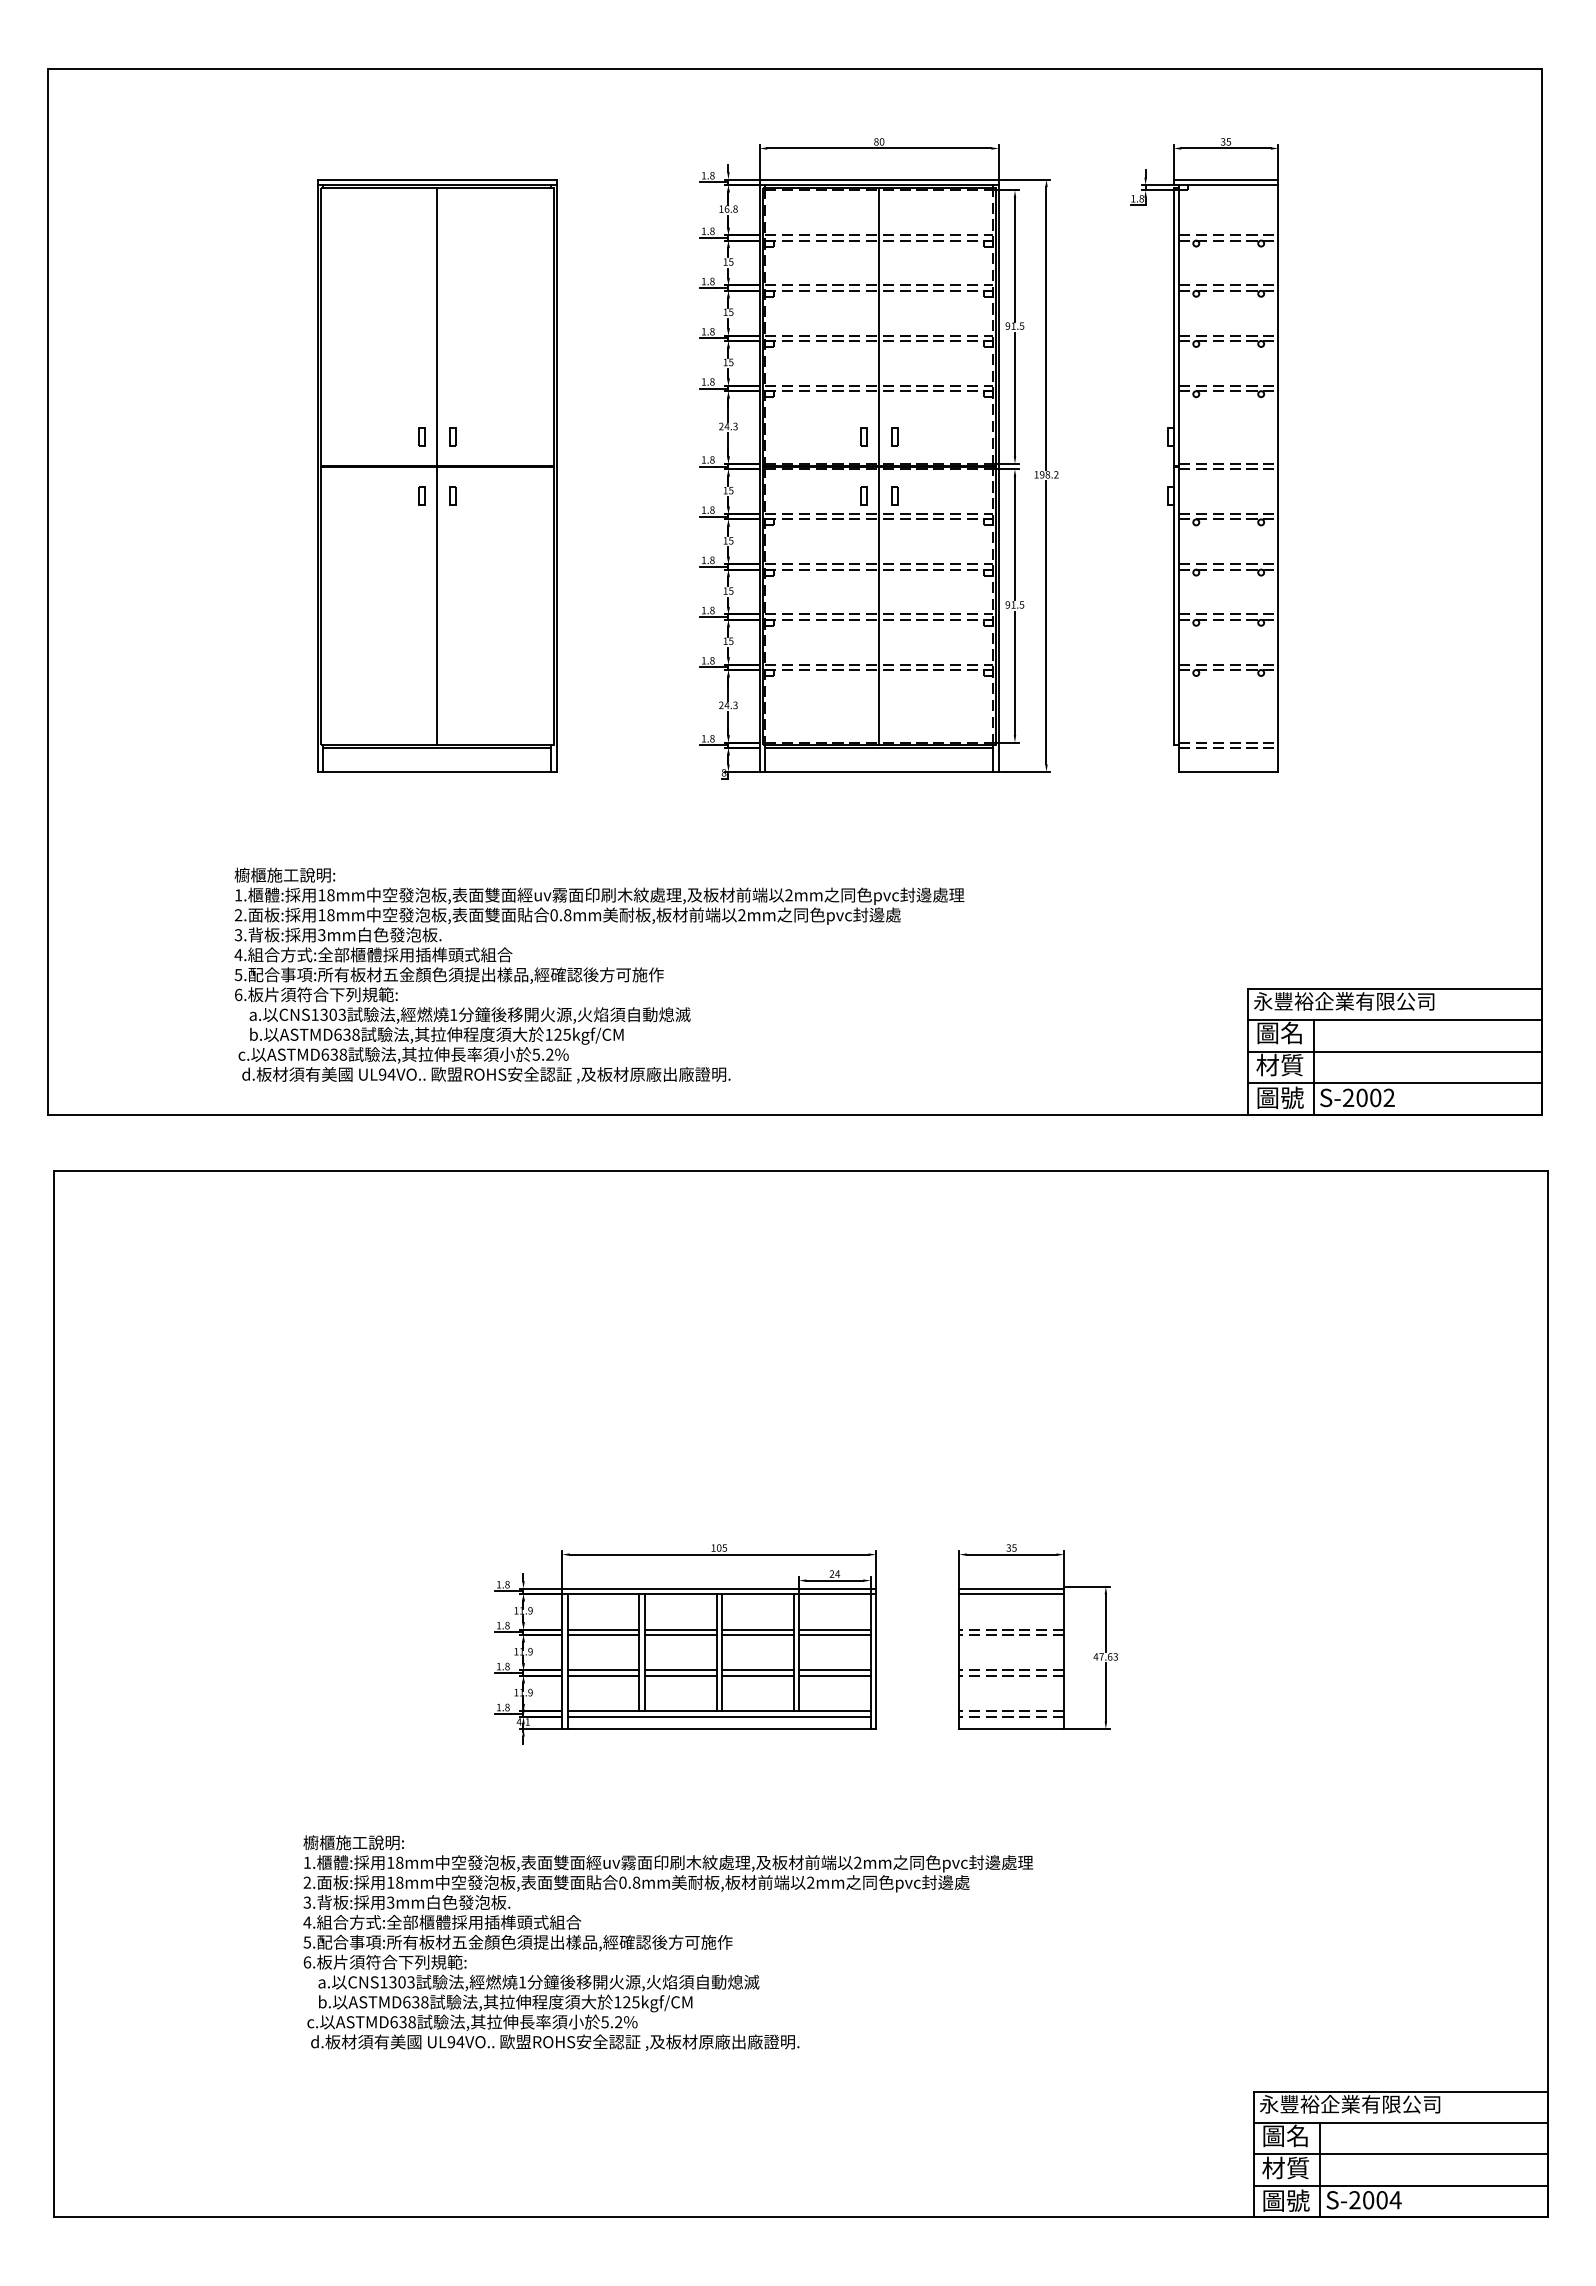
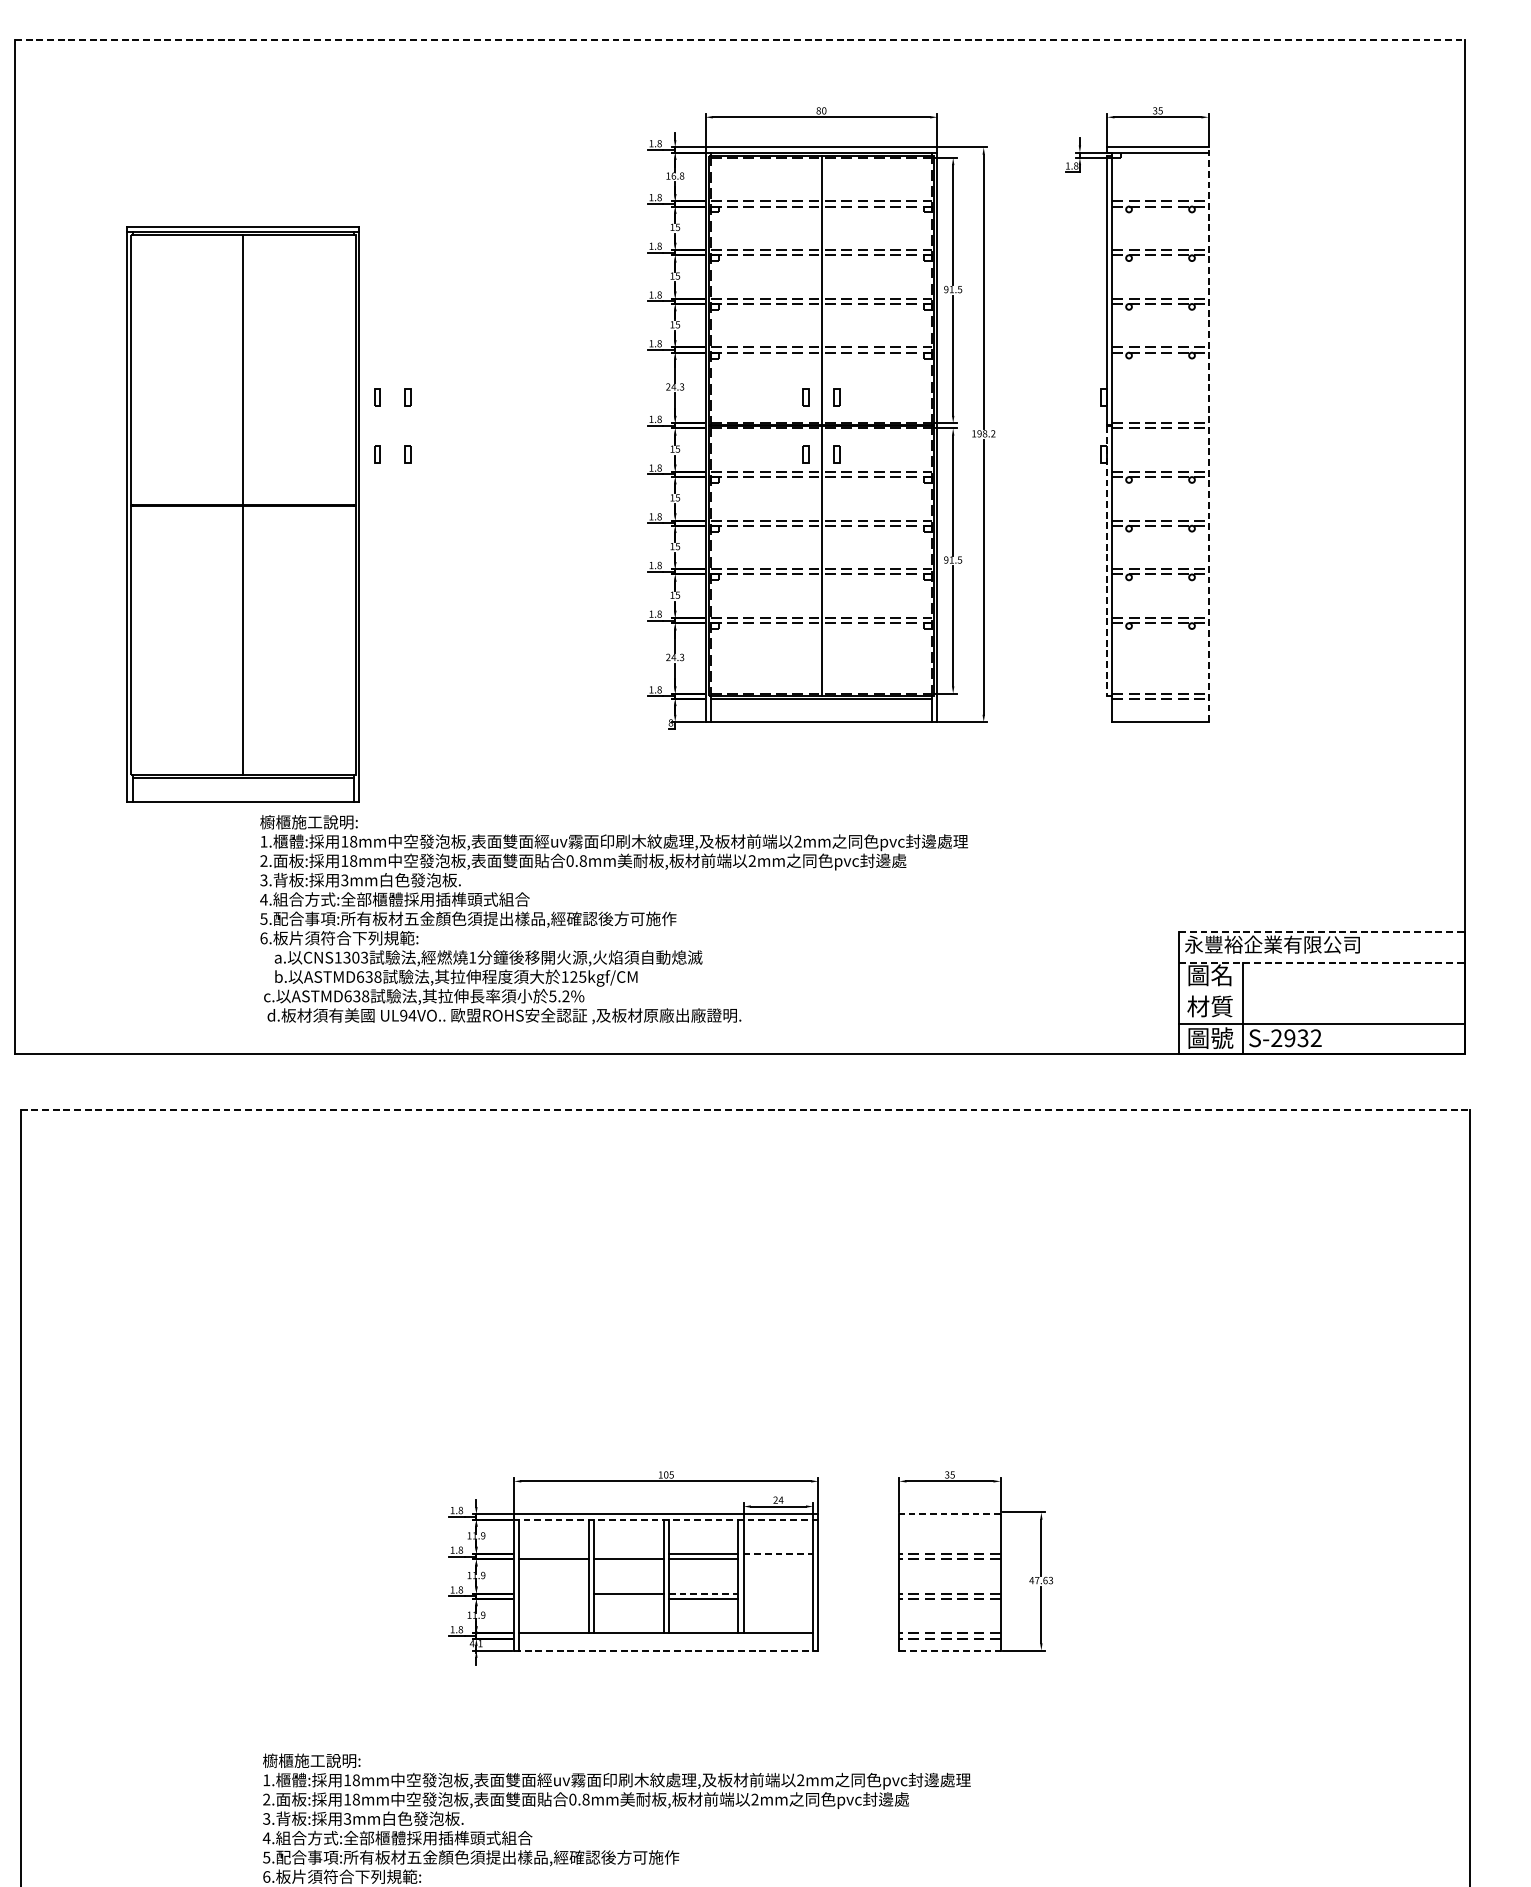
line: (795, 68) -> (740, 39), solid -> dashed
part: (437, 475) -> (243, 514), moved
line: (1278, 475) -> (1208, 434), solid -> dashed
line: (1173, 605) -> (1106, 560), solid -> dashed
text: (599, 975) -> (614, 919), moved
line: (1395, 988) -> (1322, 932), solid -> dashed
line: (1395, 1020) -> (1322, 963), solid -> dashed
line: (1395, 1051) -> (1322, 993), removed
text: (1368, 1097) -> (1296, 1037), S-2002 -> S-2932
line: (801, 1171) -> (746, 1109), solid -> dashed
line: (1011, 1588) -> (949, 1514), solid -> dashed
line: (719, 1593) -> (666, 1519), solid -> dashed
line: (1011, 1593) -> (949, 1519), removed
line: (603, 1629) -> (553, 1553), removed
line: (680, 1629) -> (628, 1553), removed
line: (834, 1629) -> (778, 1553), solid -> dashed
line: (834, 1634) -> (778, 1558), removed
line: (603, 1670) -> (553, 1593), removed
line: (757, 1670) -> (703, 1593), solid -> dashed
line: (834, 1670) -> (778, 1593), removed
line: (603, 1675) -> (553, 1598), removed
line: (680, 1675) -> (628, 1598), removed
line: (834, 1675) -> (778, 1598), removed
line: (718, 1716) -> (665, 1638), removed
line: (719, 1729) -> (666, 1650), solid -> dashed
line: (1012, 1729) -> (950, 1650), solid -> dashed

